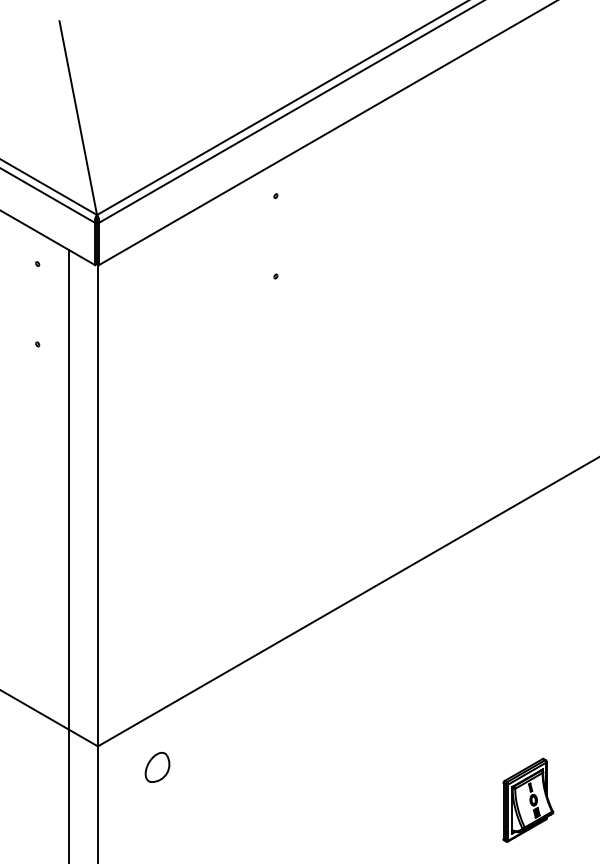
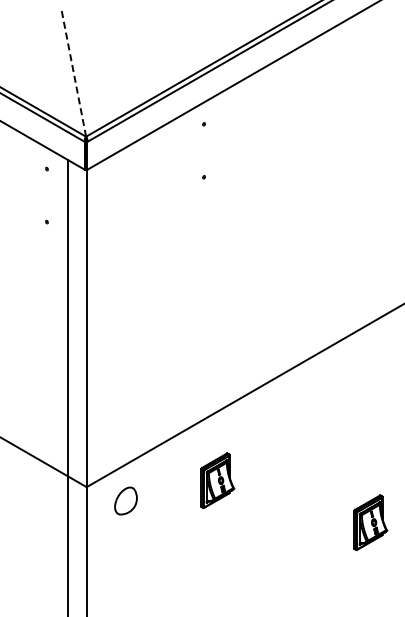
line: (77, 117) -> (73, 72), solid -> dashed
part: (296, 736) -> (217, 480), added
part: (156, 766) -> (125, 500), size x1.4

